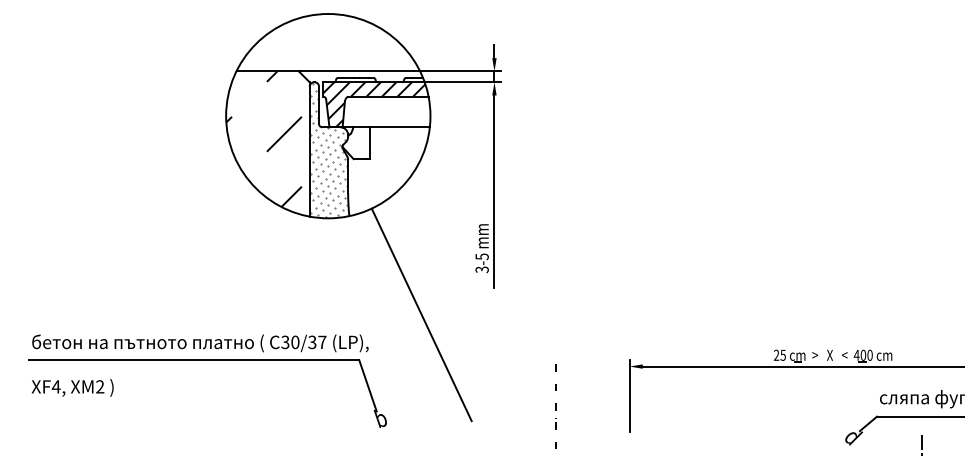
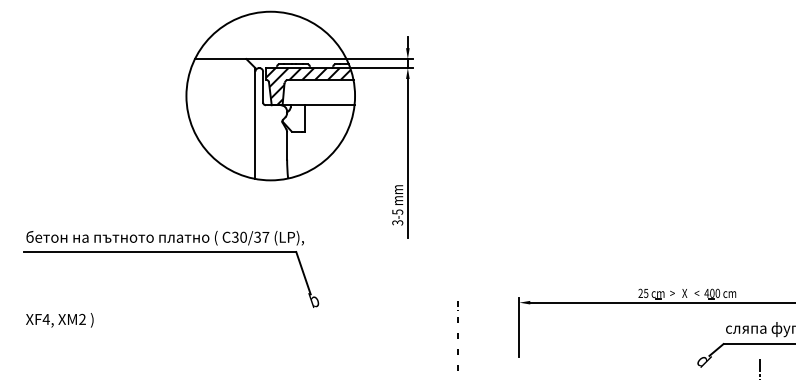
hatch: (263, 139) -> (217, 115), removed
hatch: (329, 150) -> (271, 124), removed
line: (421, 314) -> (347, 259), removed
part: (207, 360) -> (171, 252), moved

